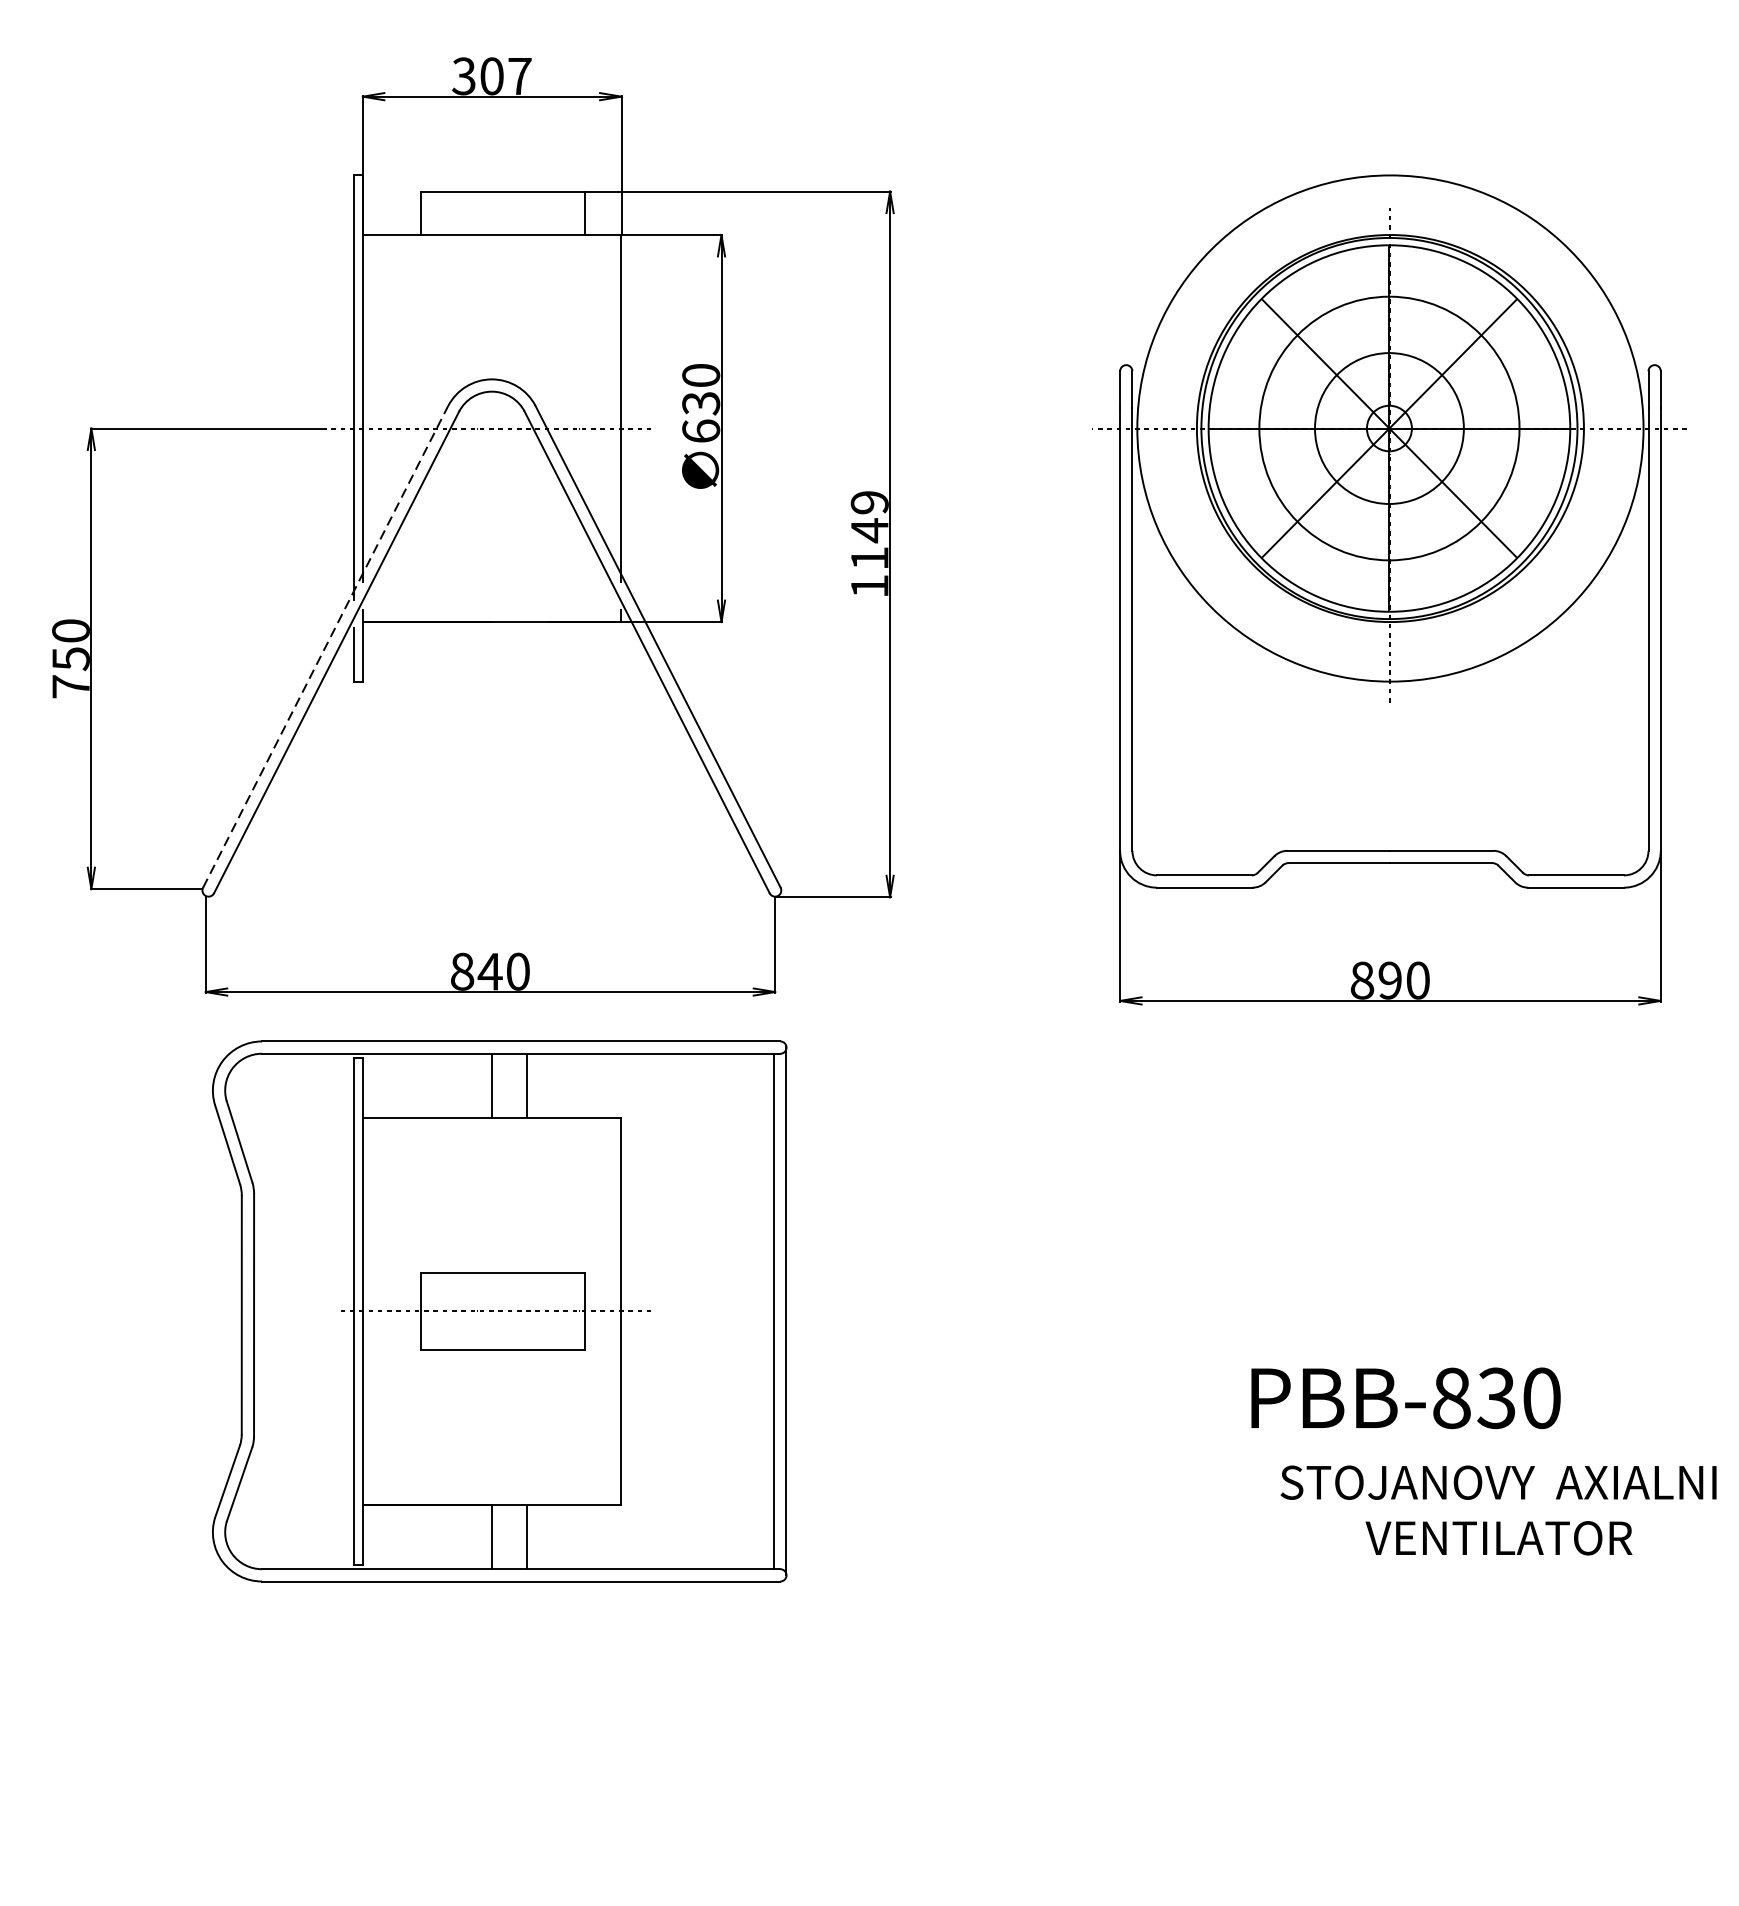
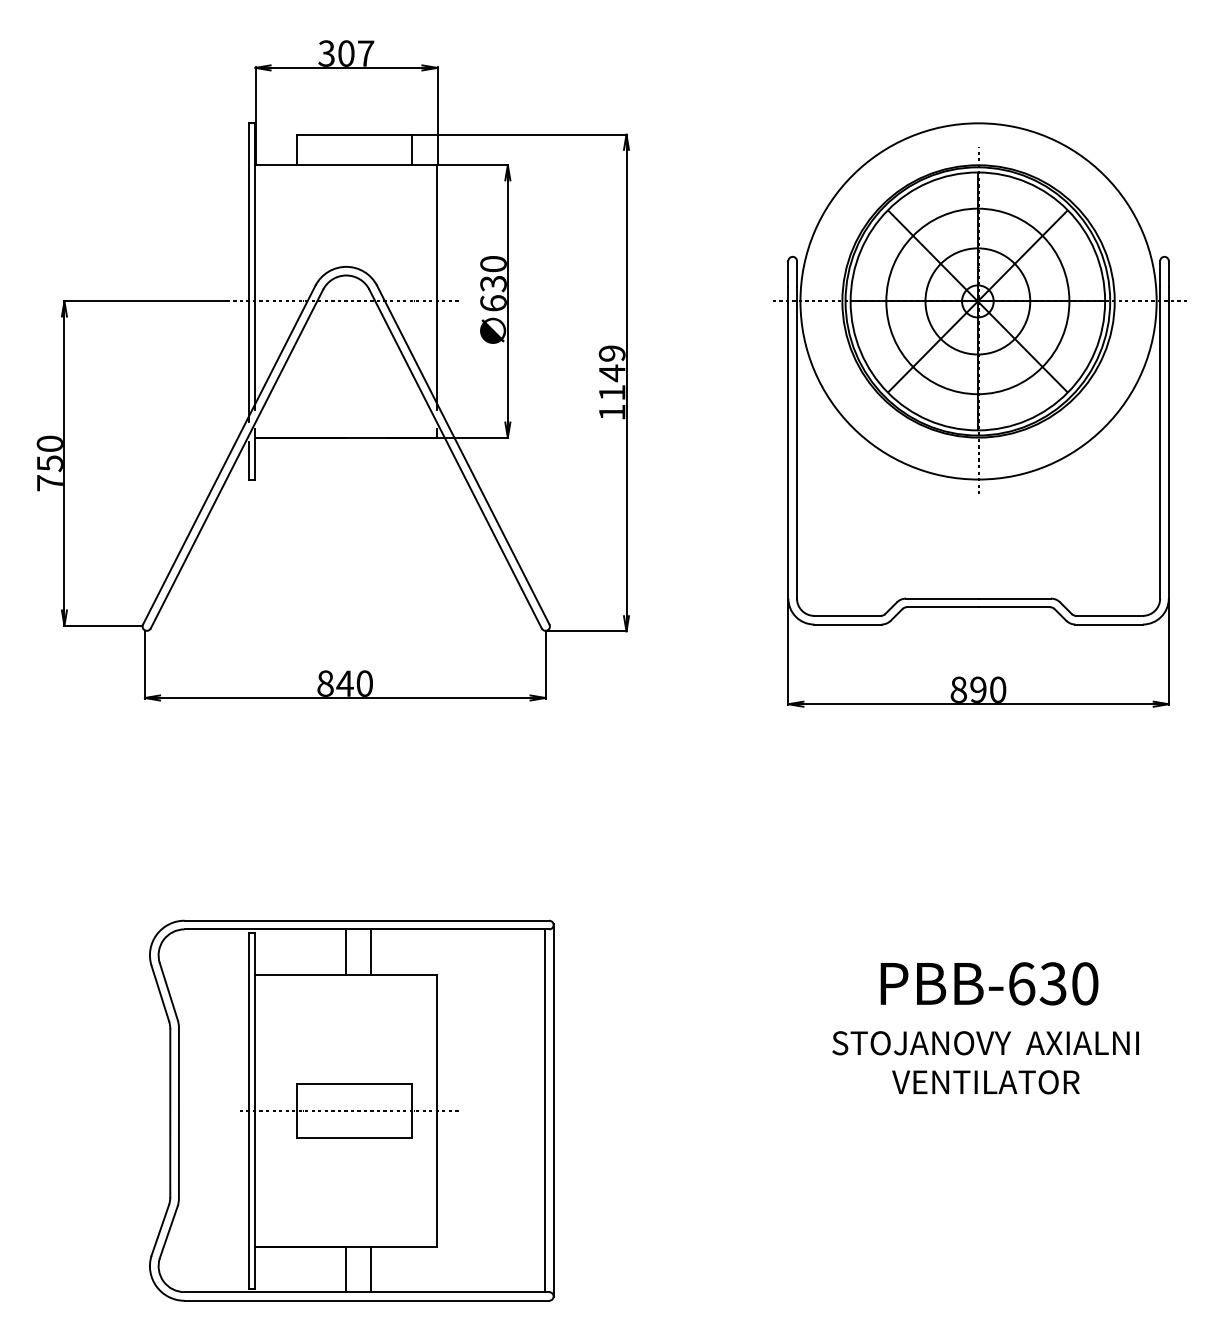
line: (325, 646) -> (229, 454), dashed -> solid
part: (499, 1311) -> (351, 1110), moved
text: (1451, 1397) -> (1021, 983), PBB-830 -> PBB-630
text: (1498, 1510) -> (985, 1062), moved

